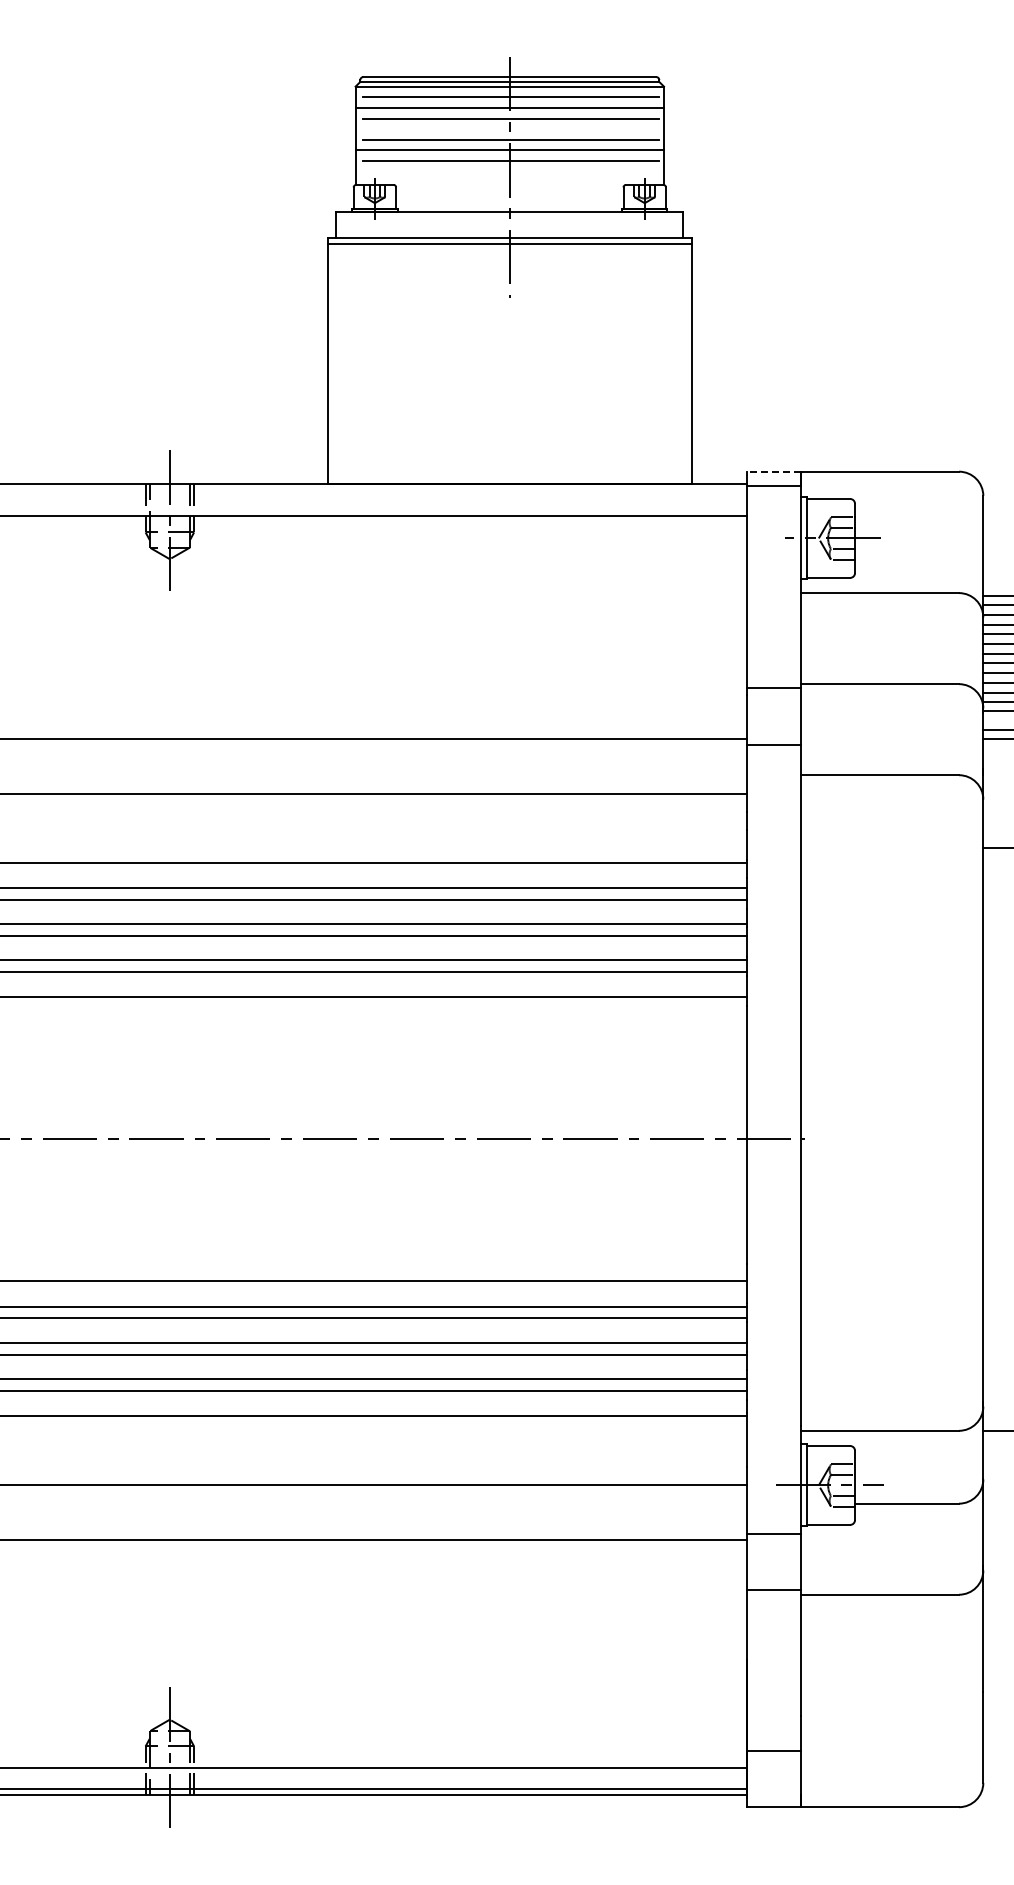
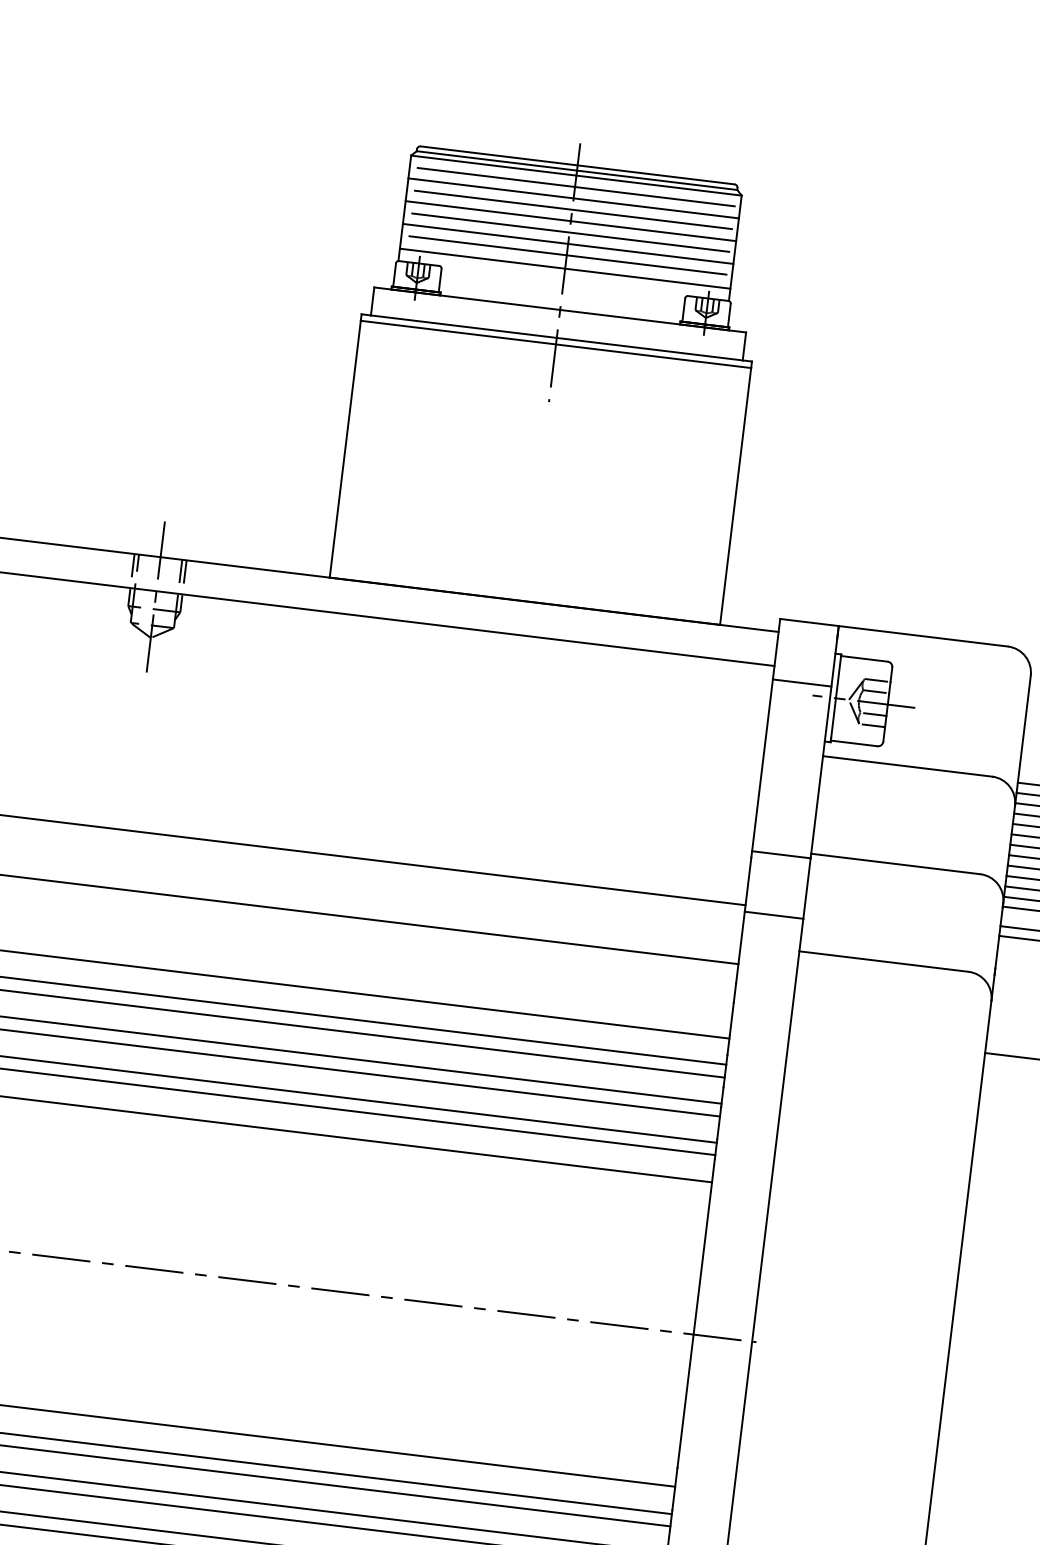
line: (509, 129) -> (570, 221), added
line: (509, 173) -> (564, 268), added
line: (773, 471) -> (809, 622), dashed -> solid
line: (773, 486) -> (801, 683), moved

